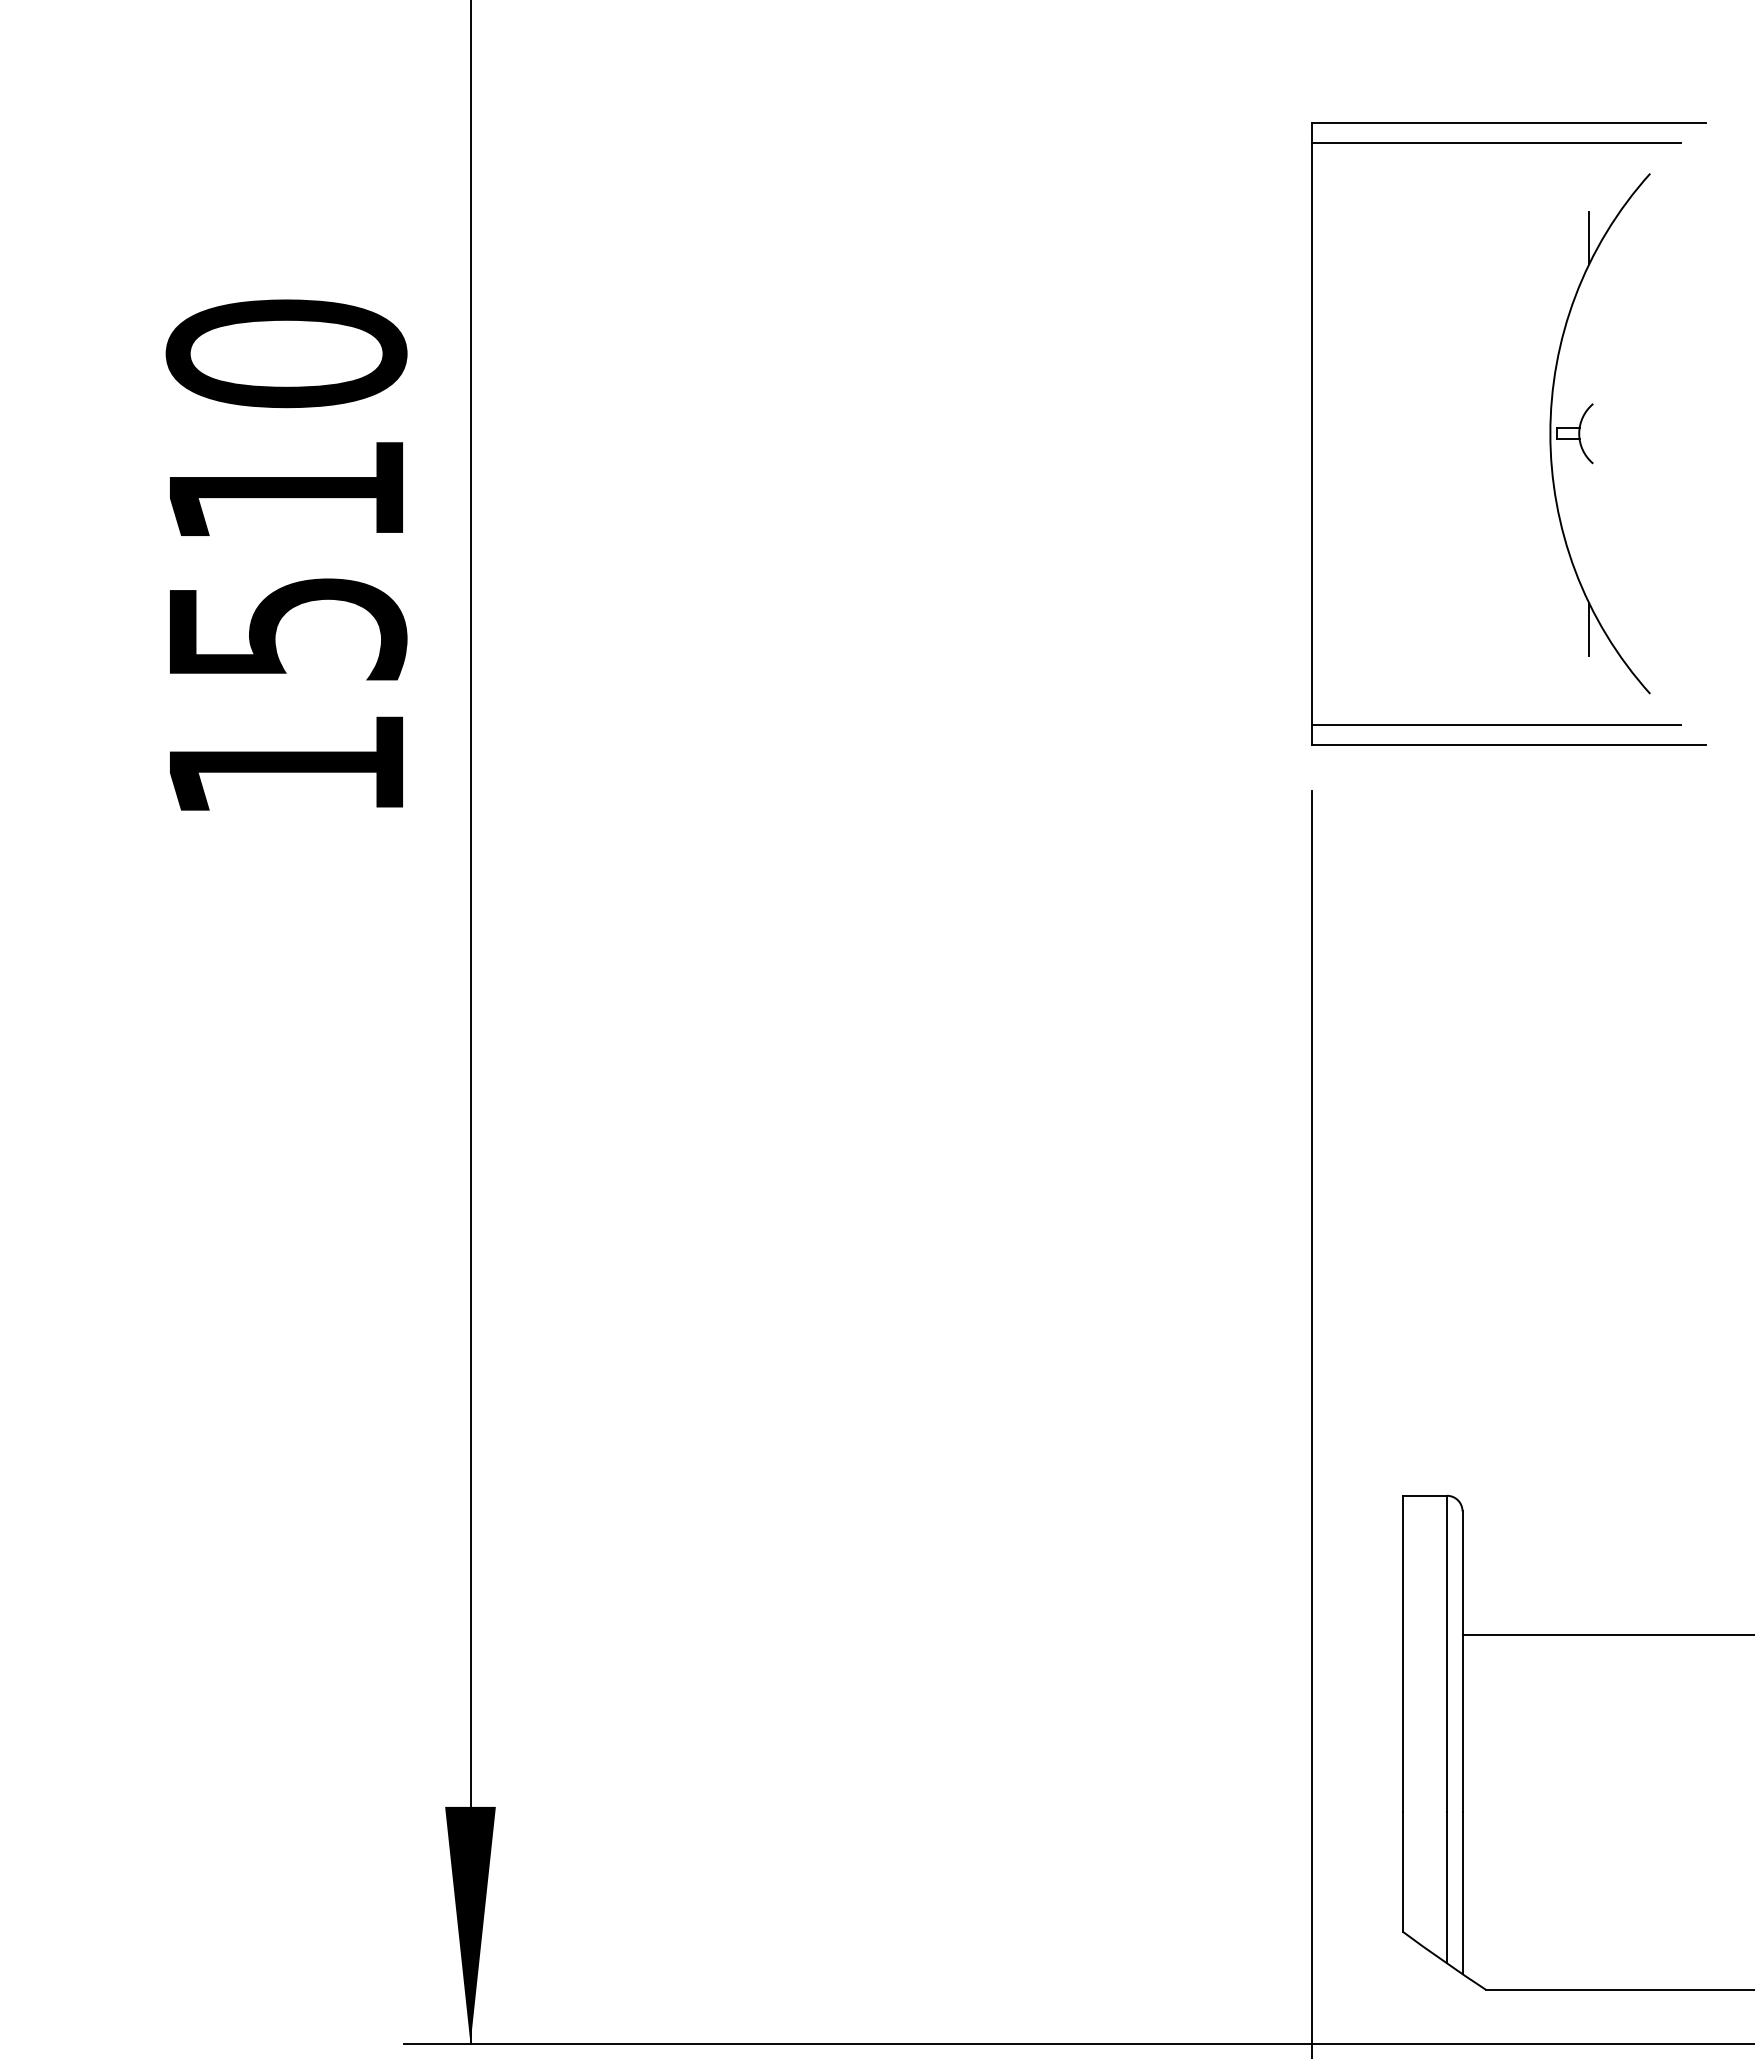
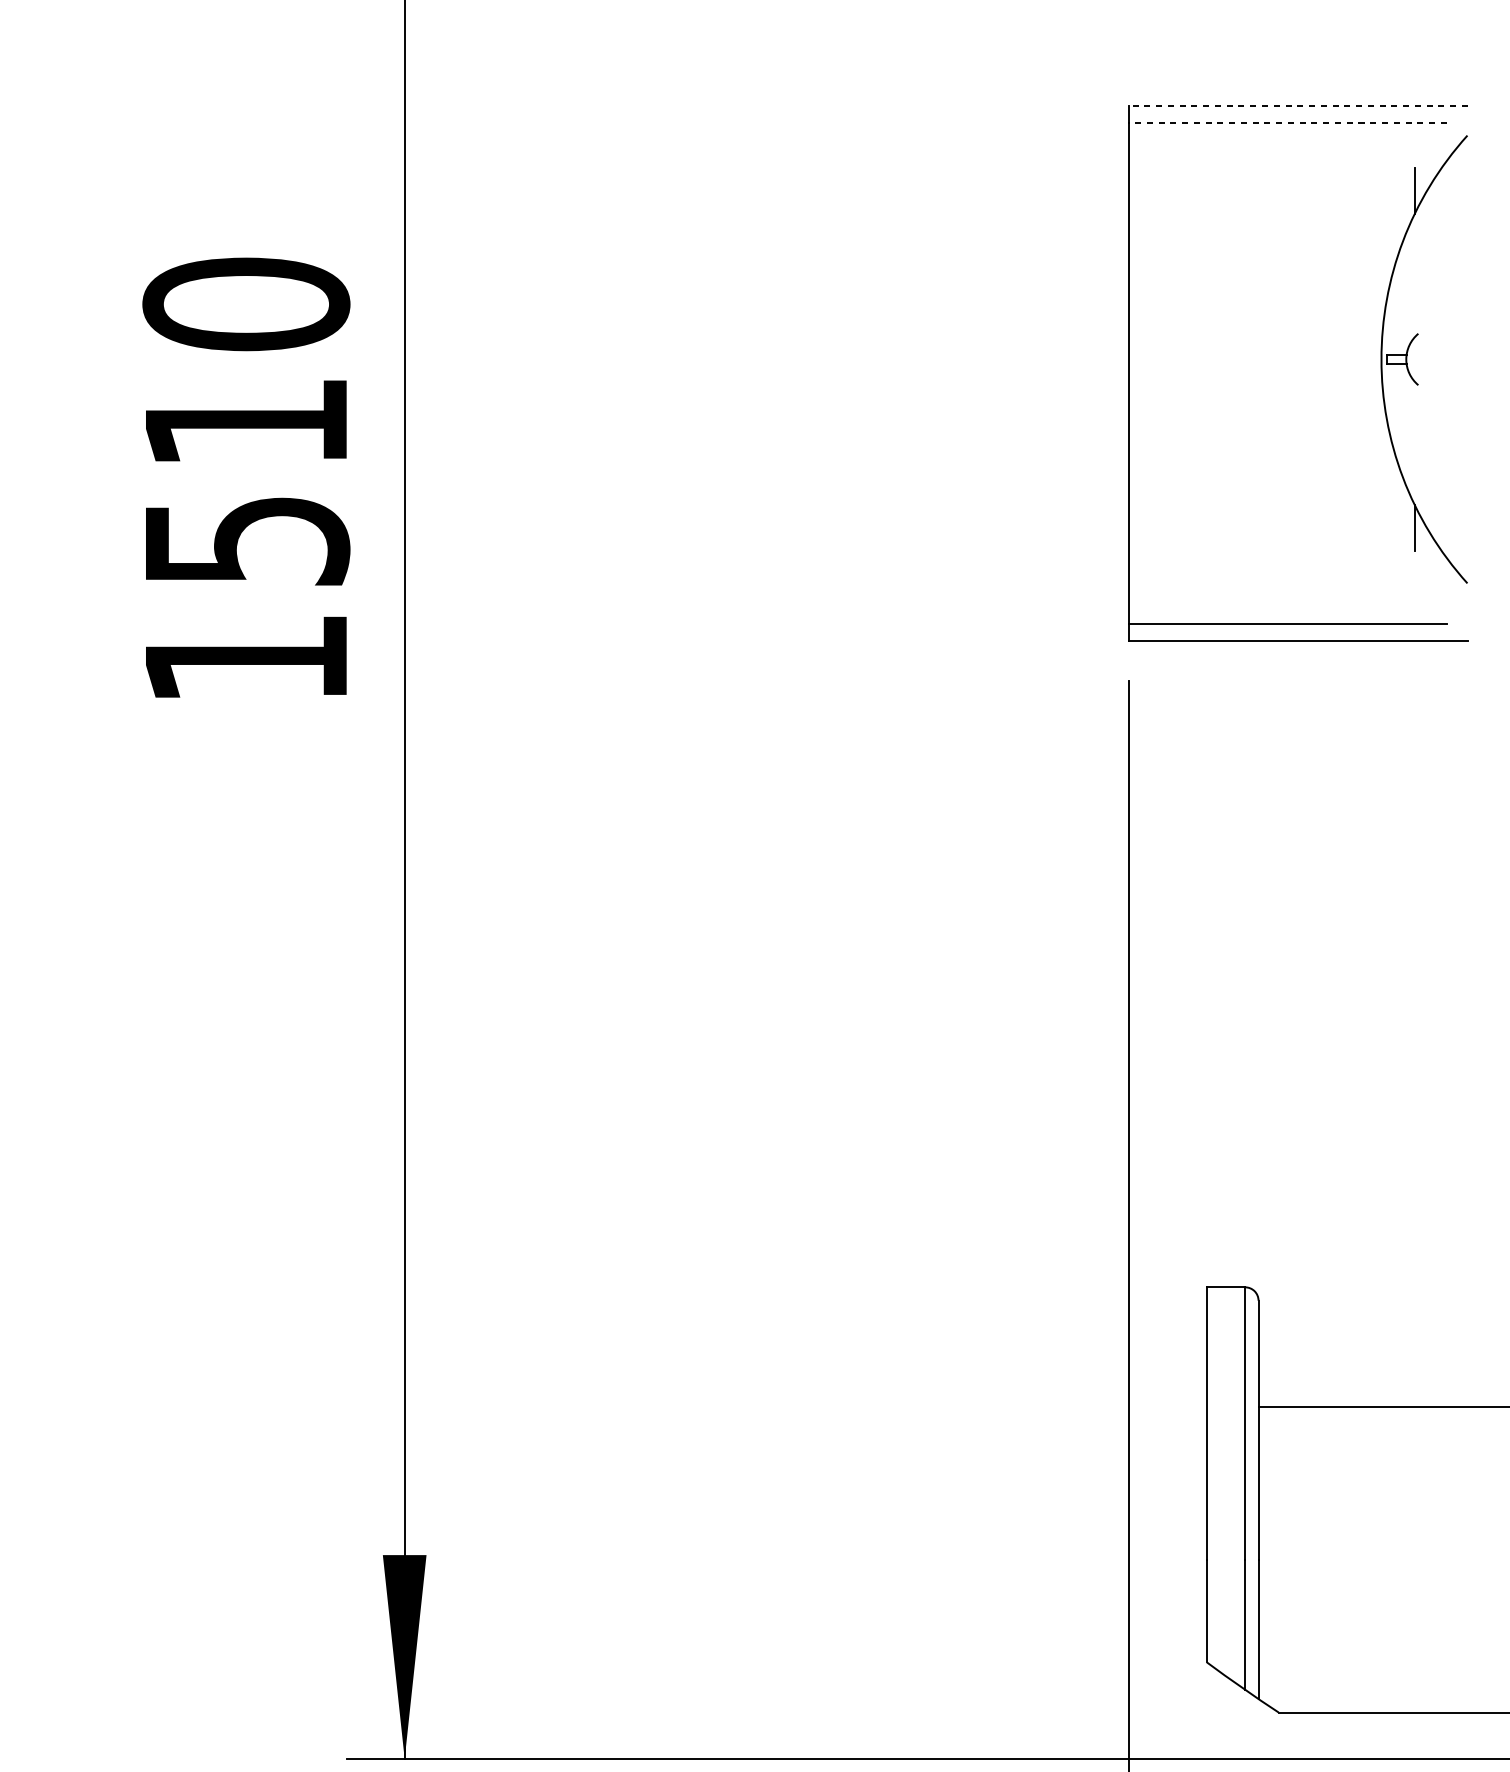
line: (1508, 122) -> (1298, 105), solid -> dashed
line: (1496, 142) -> (1287, 122), solid -> dashed
part: (1580, 433) -> (1407, 359), moved

